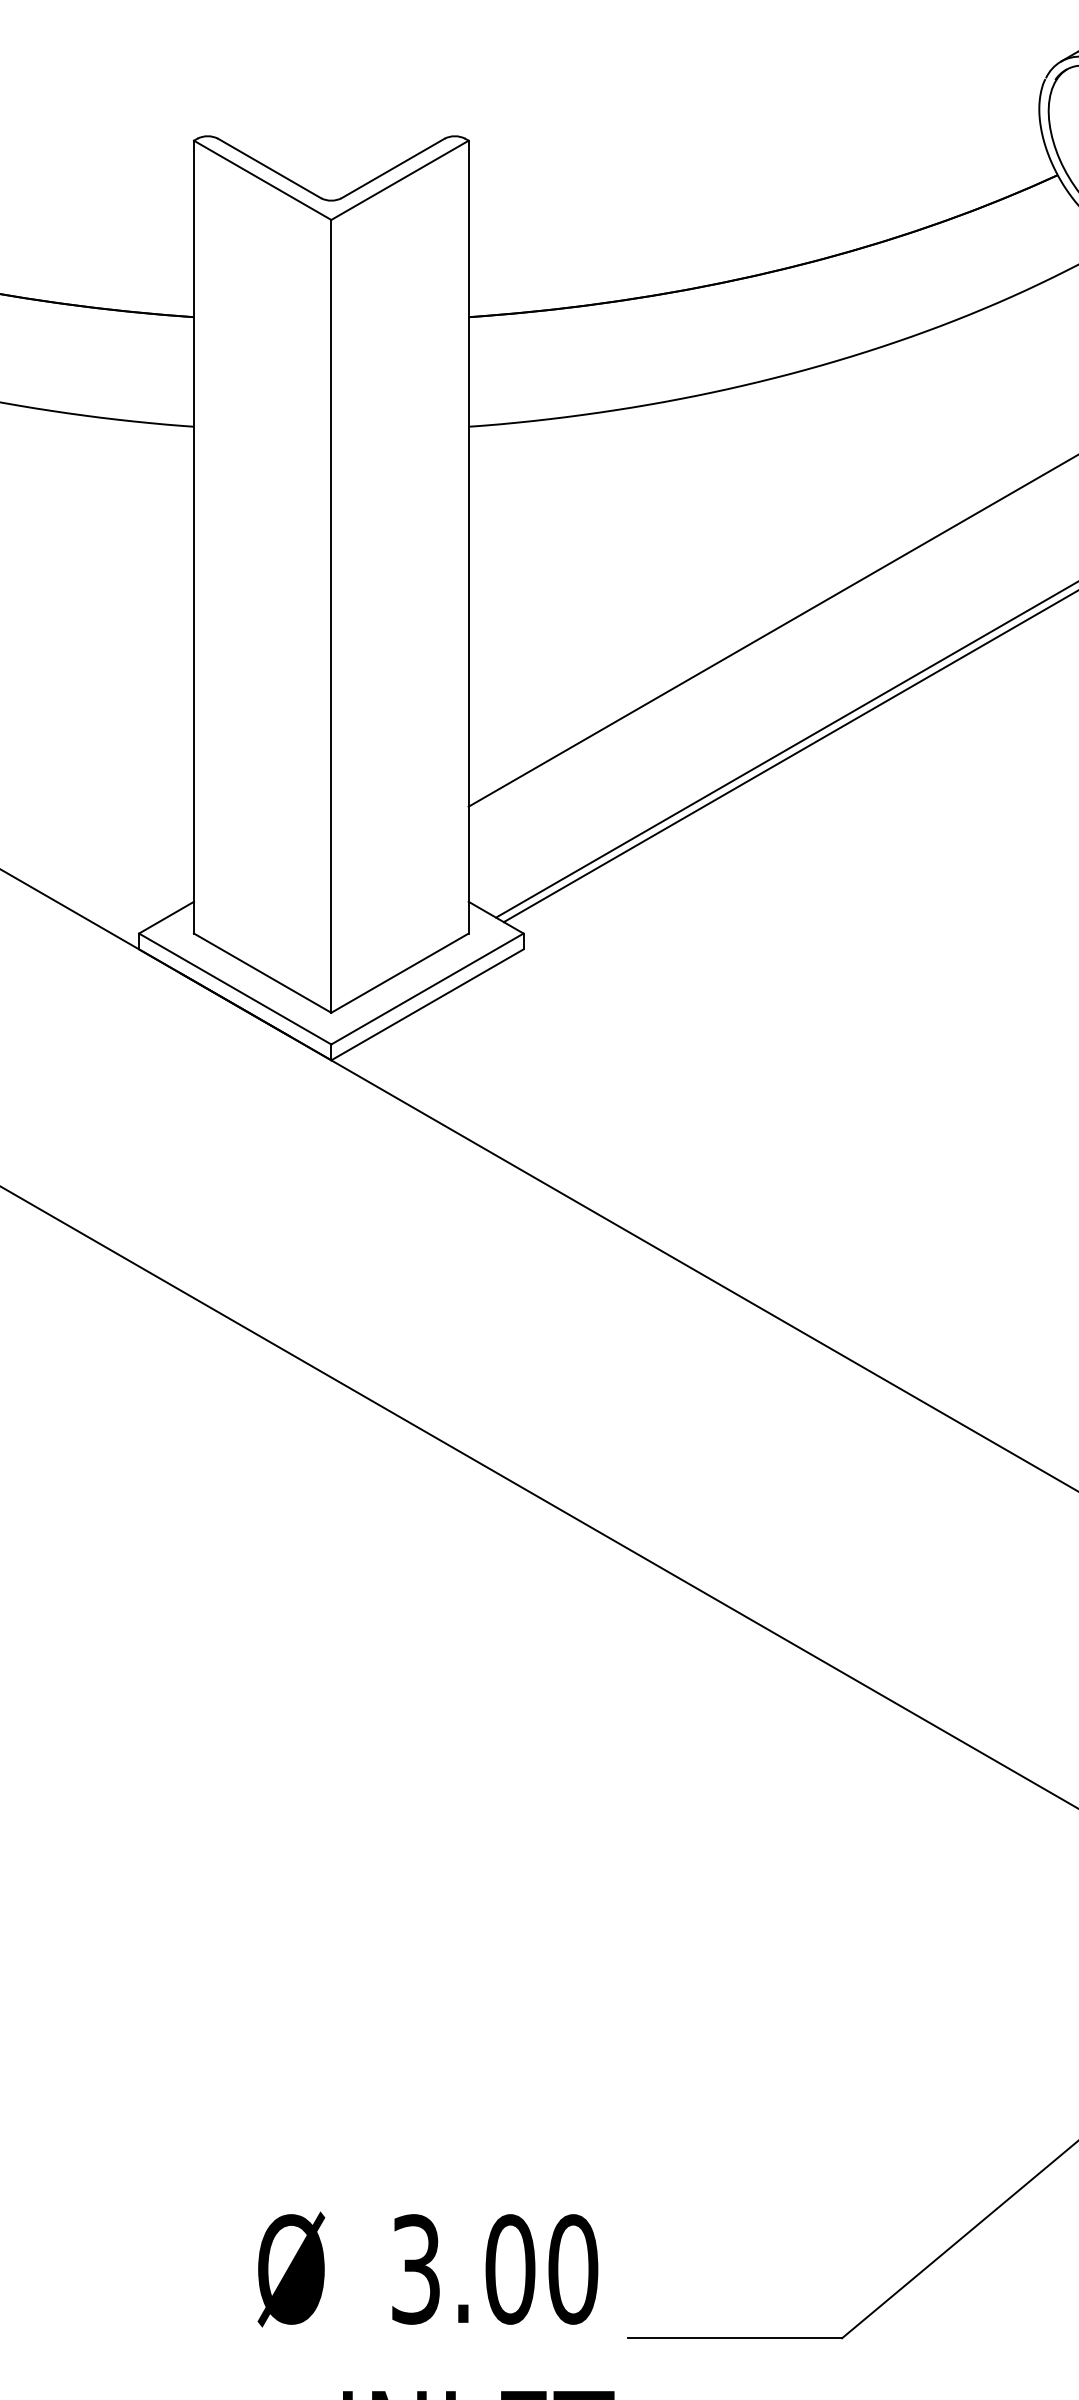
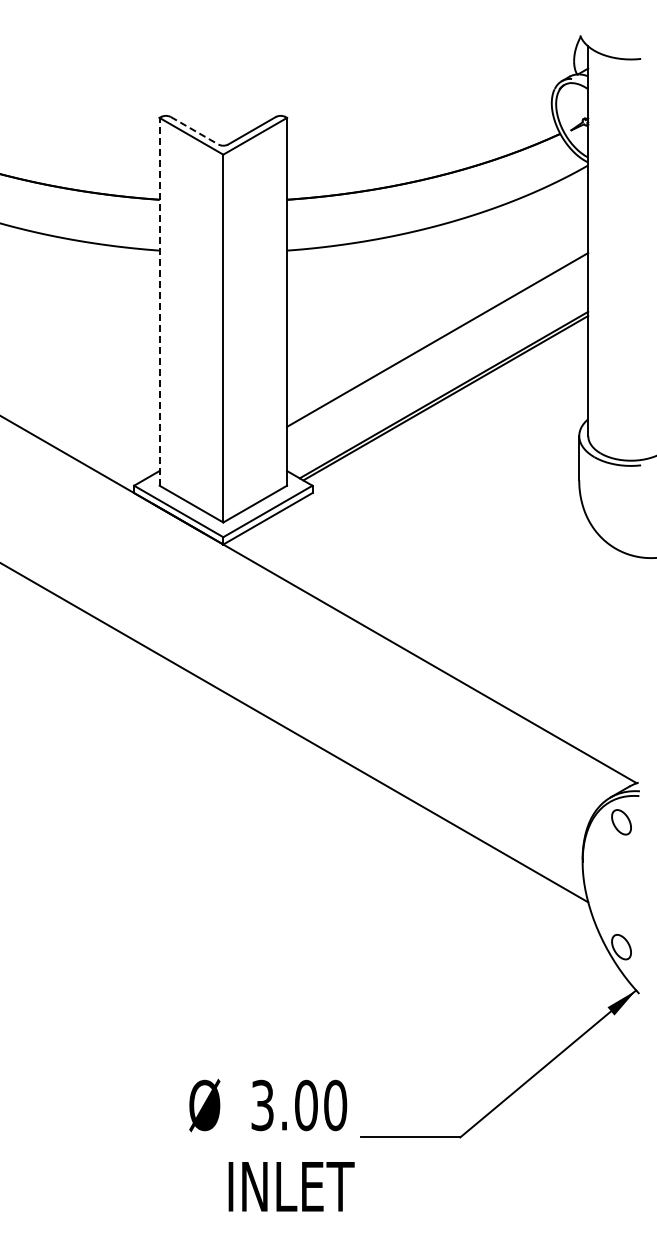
line: (269, 167) -> (194, 130), solid -> dashed
line: (193, 536) -> (159, 301), solid -> dashed

